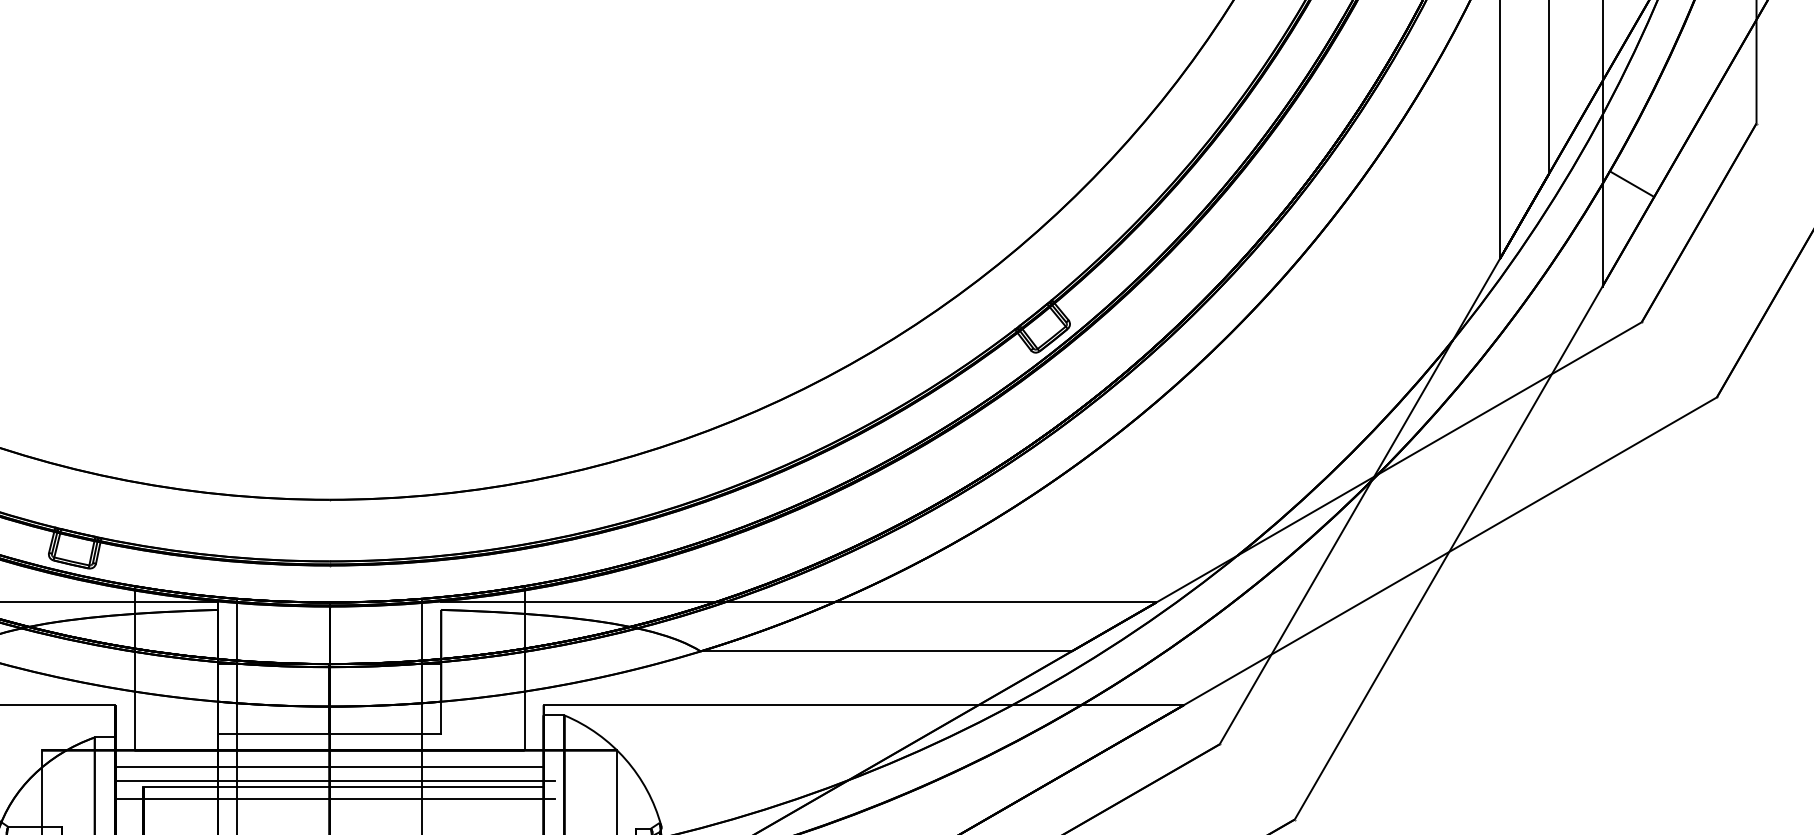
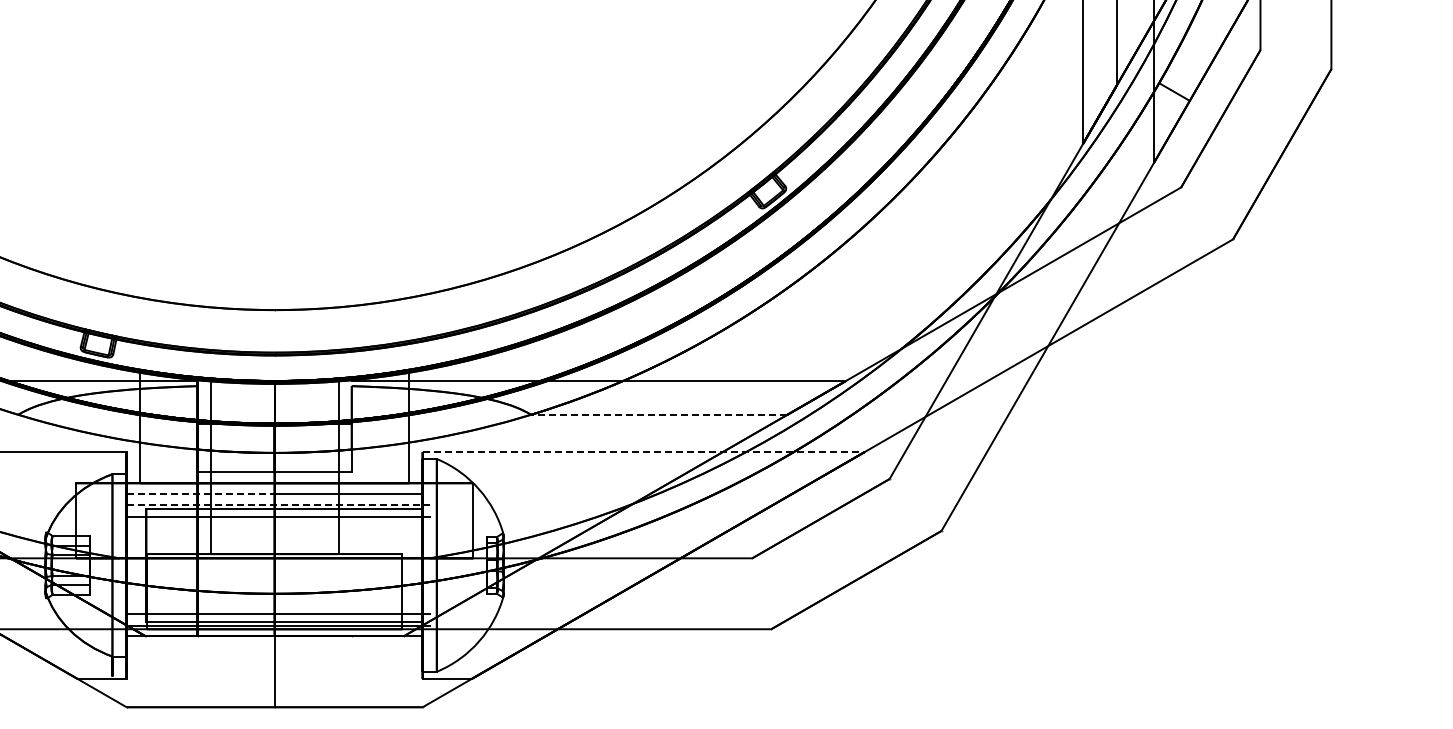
line: (885, 650) -> (658, 414), solid -> dashed
line: (864, 704) -> (644, 451), solid -> dashed
line: (223, 766) -> (201, 494), solid -> dashed
line: (335, 781) -> (278, 504), solid -> dashed

